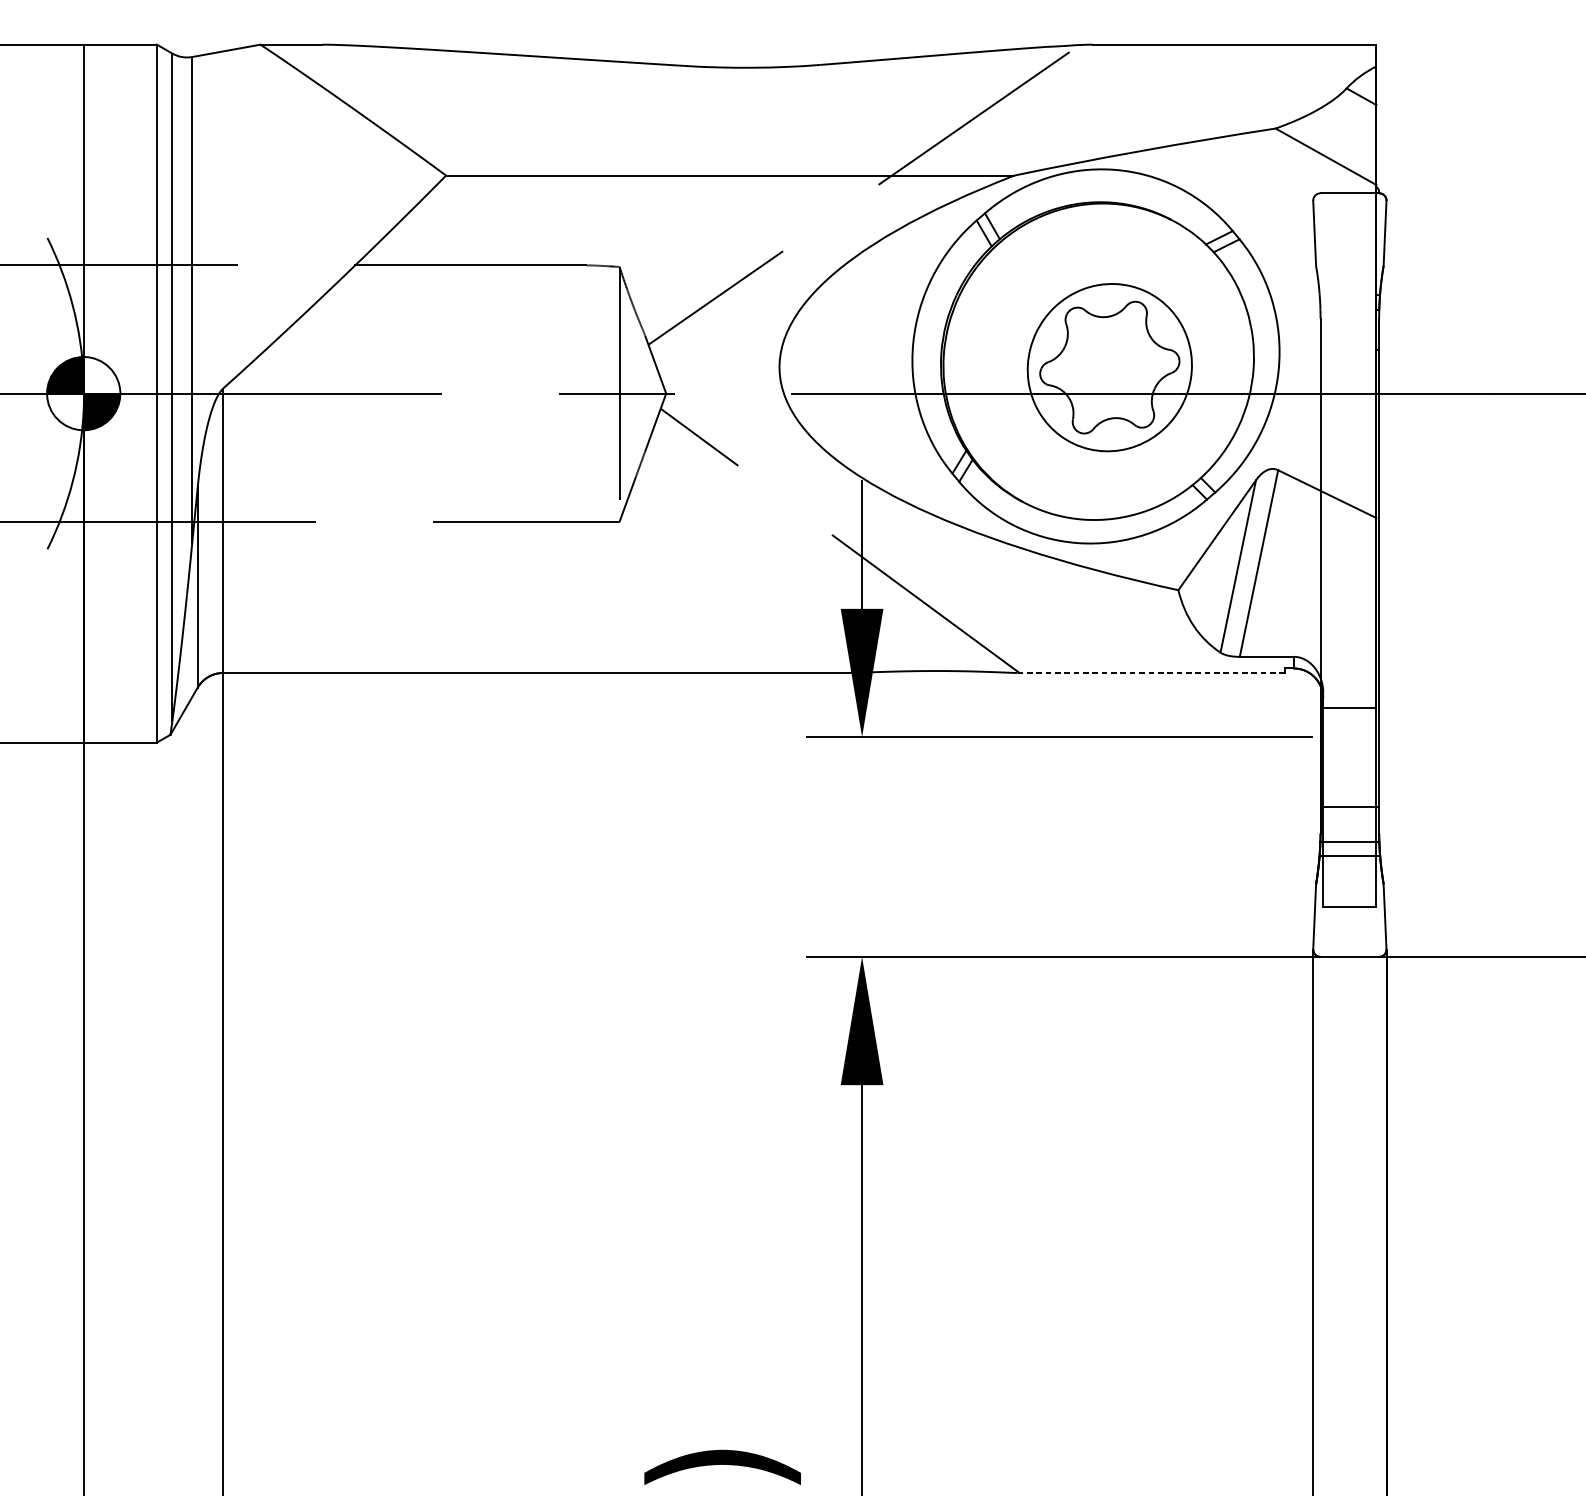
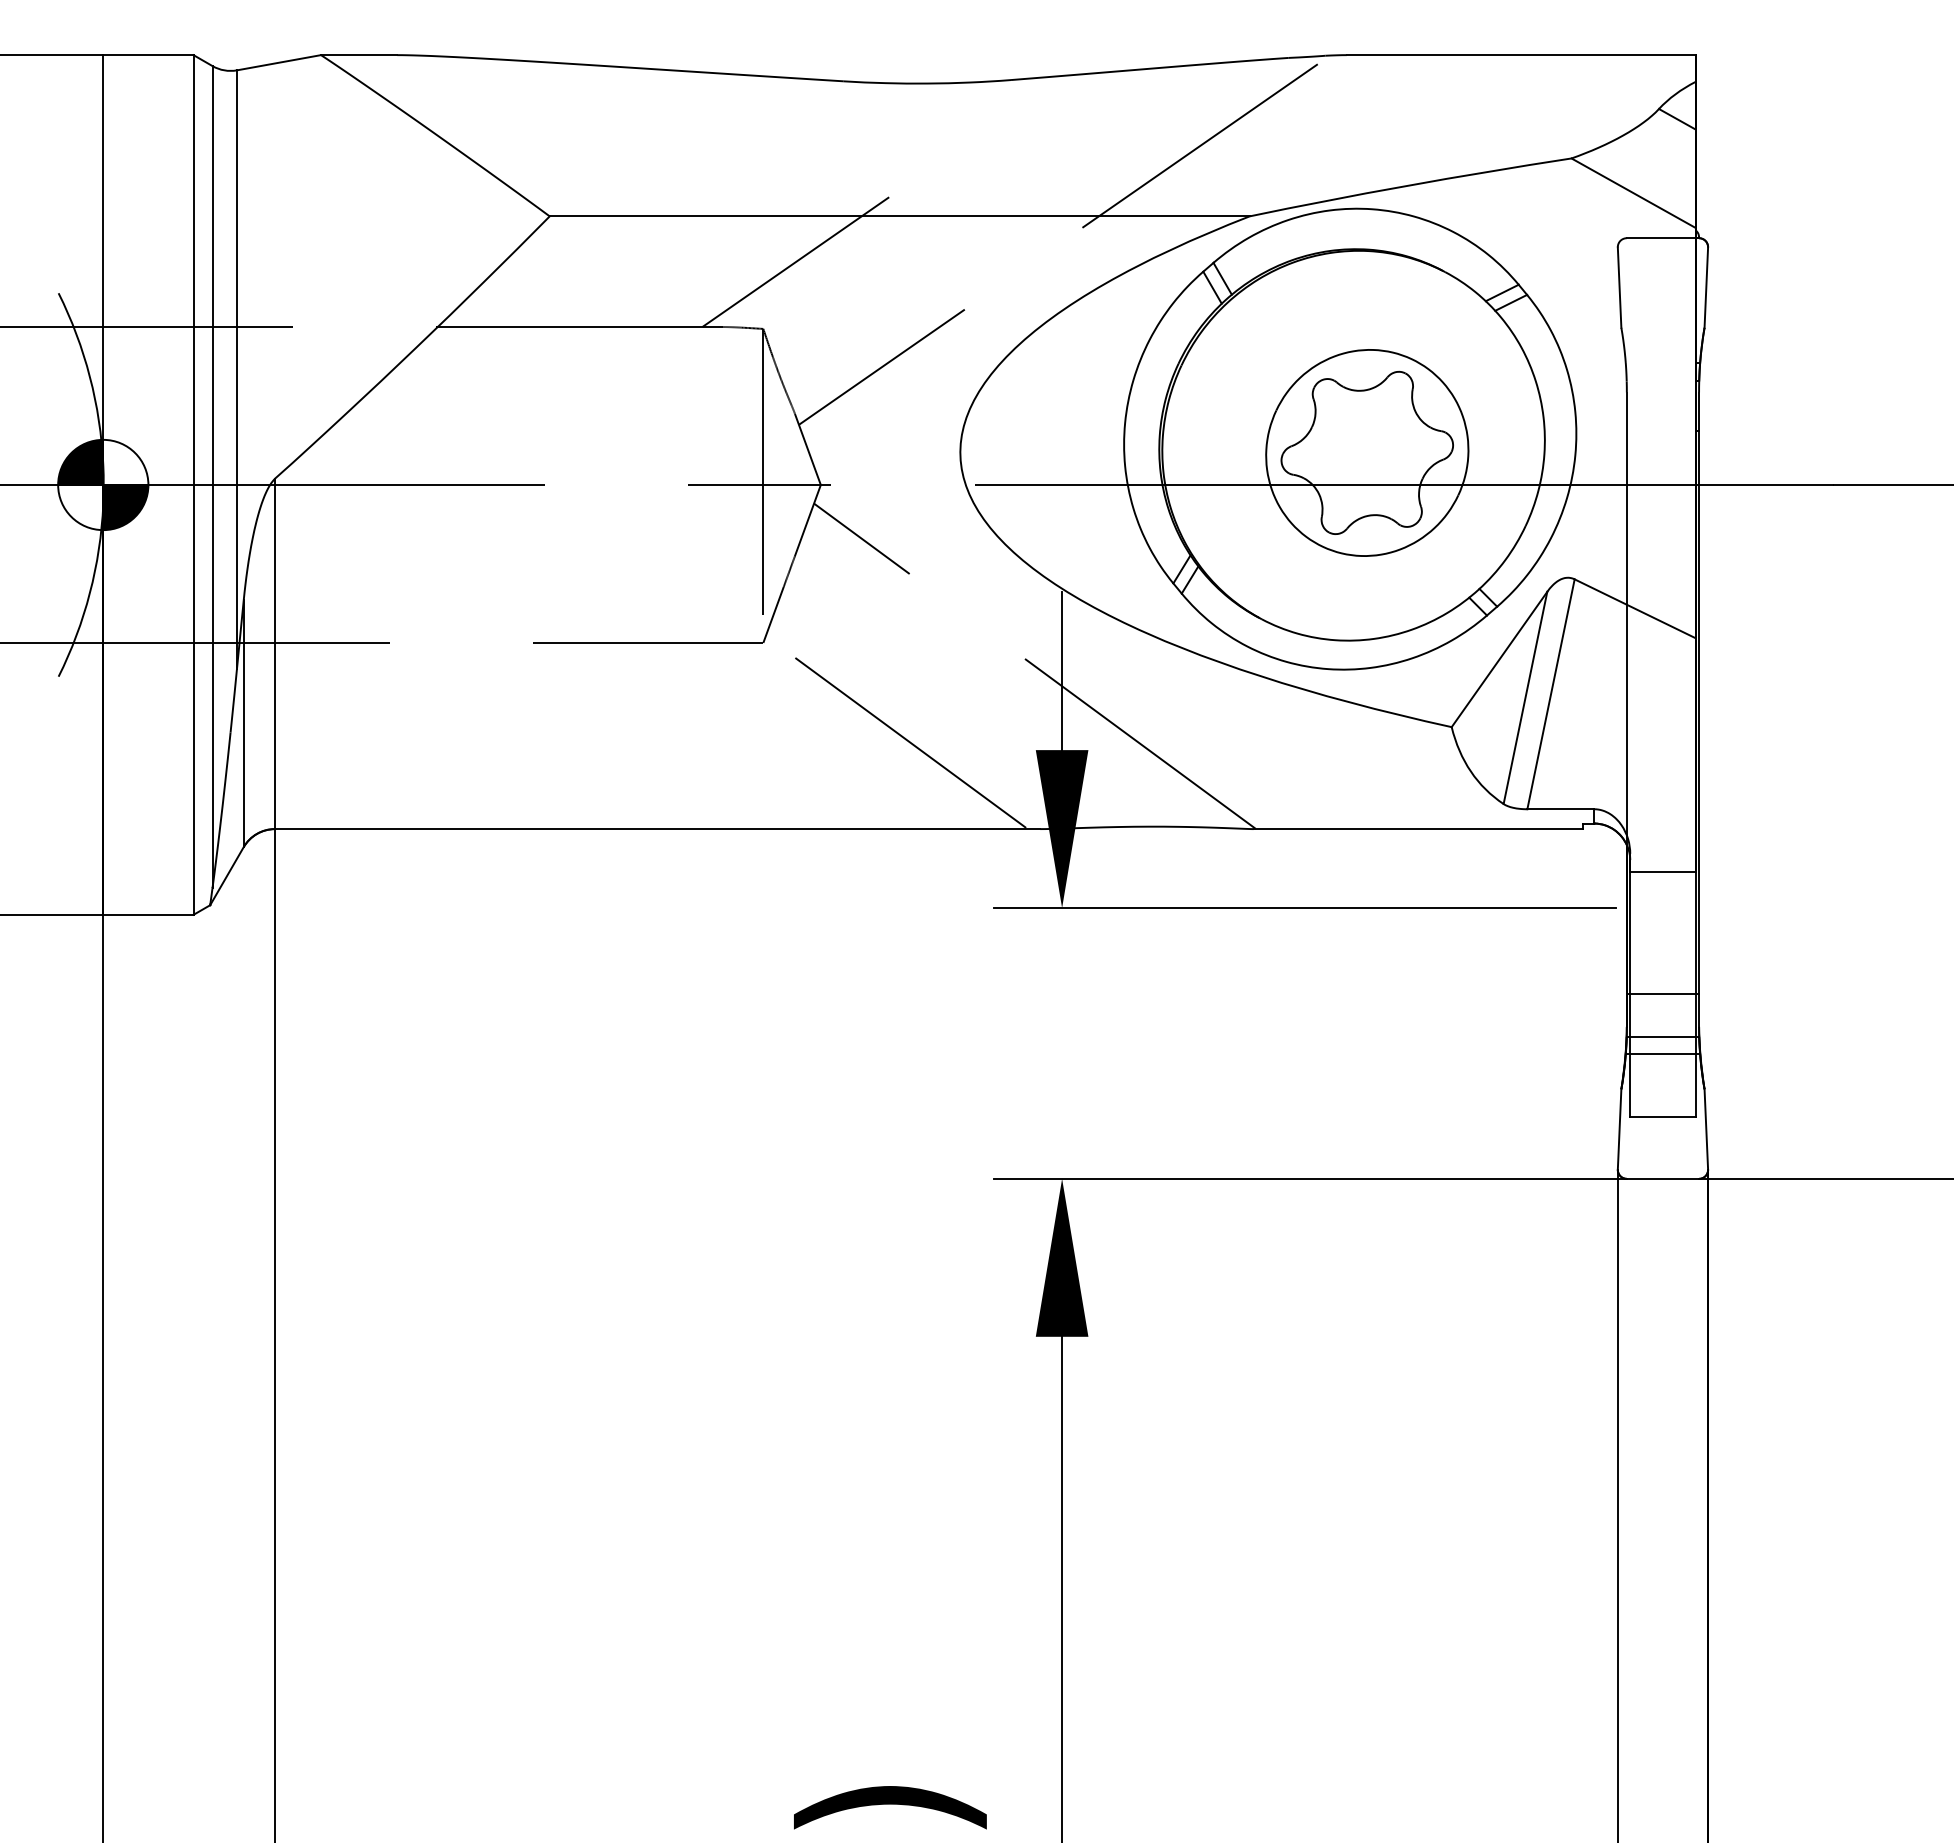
line: (645, 213) -> (795, 262), added
line: (726, 593) -> (895, 731), added
line: (1151, 673) -> (1418, 829), dashed -> solid

